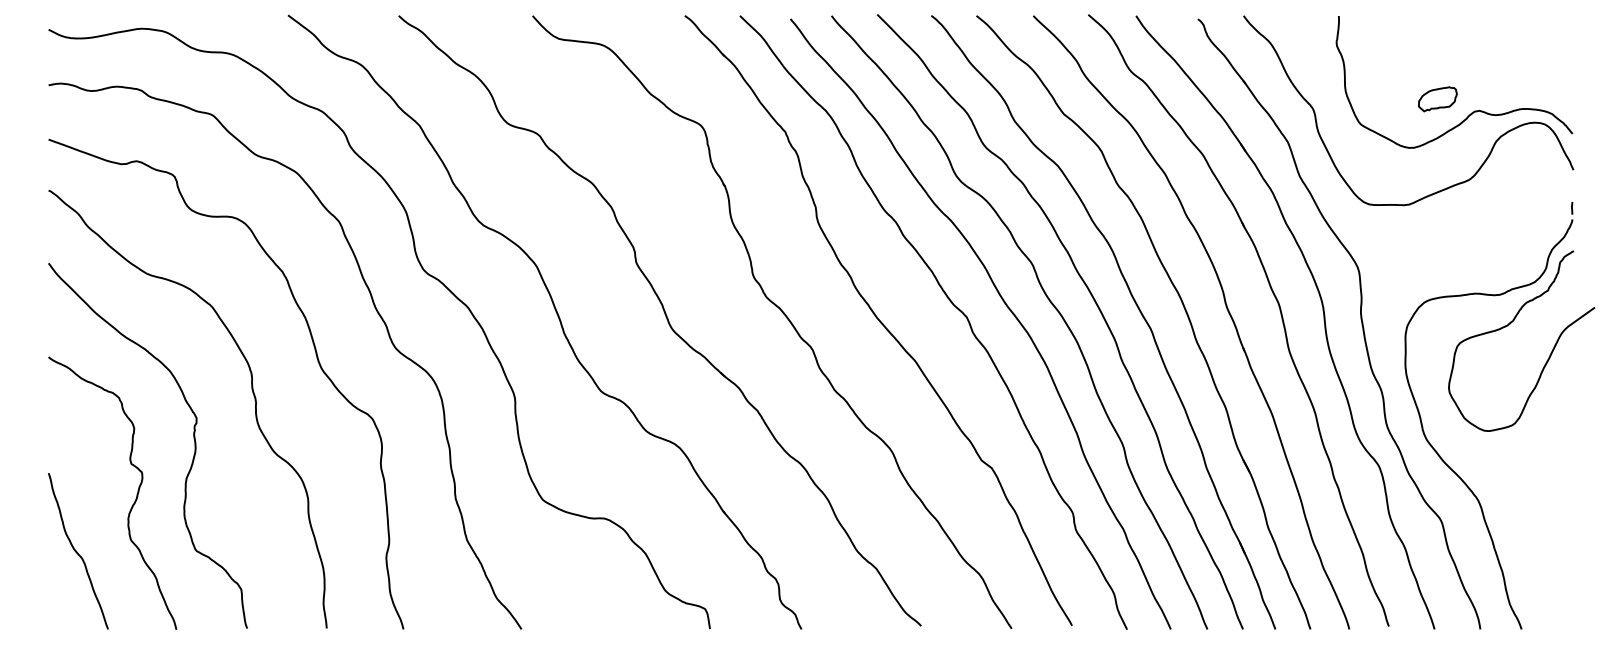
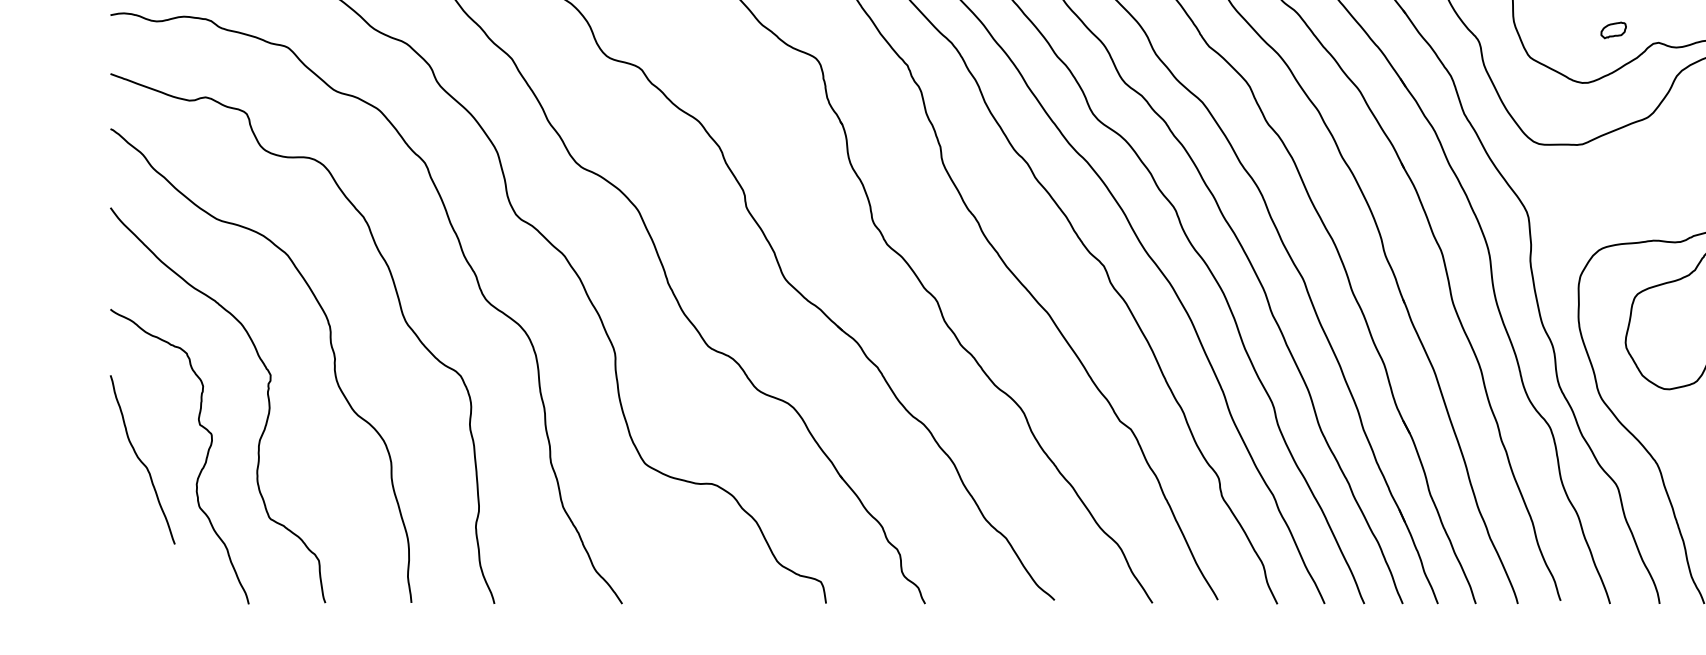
part: (1437, 99) -> (1613, 30), size x0.6
curve: (77, 551) -> (141, 460), moved

